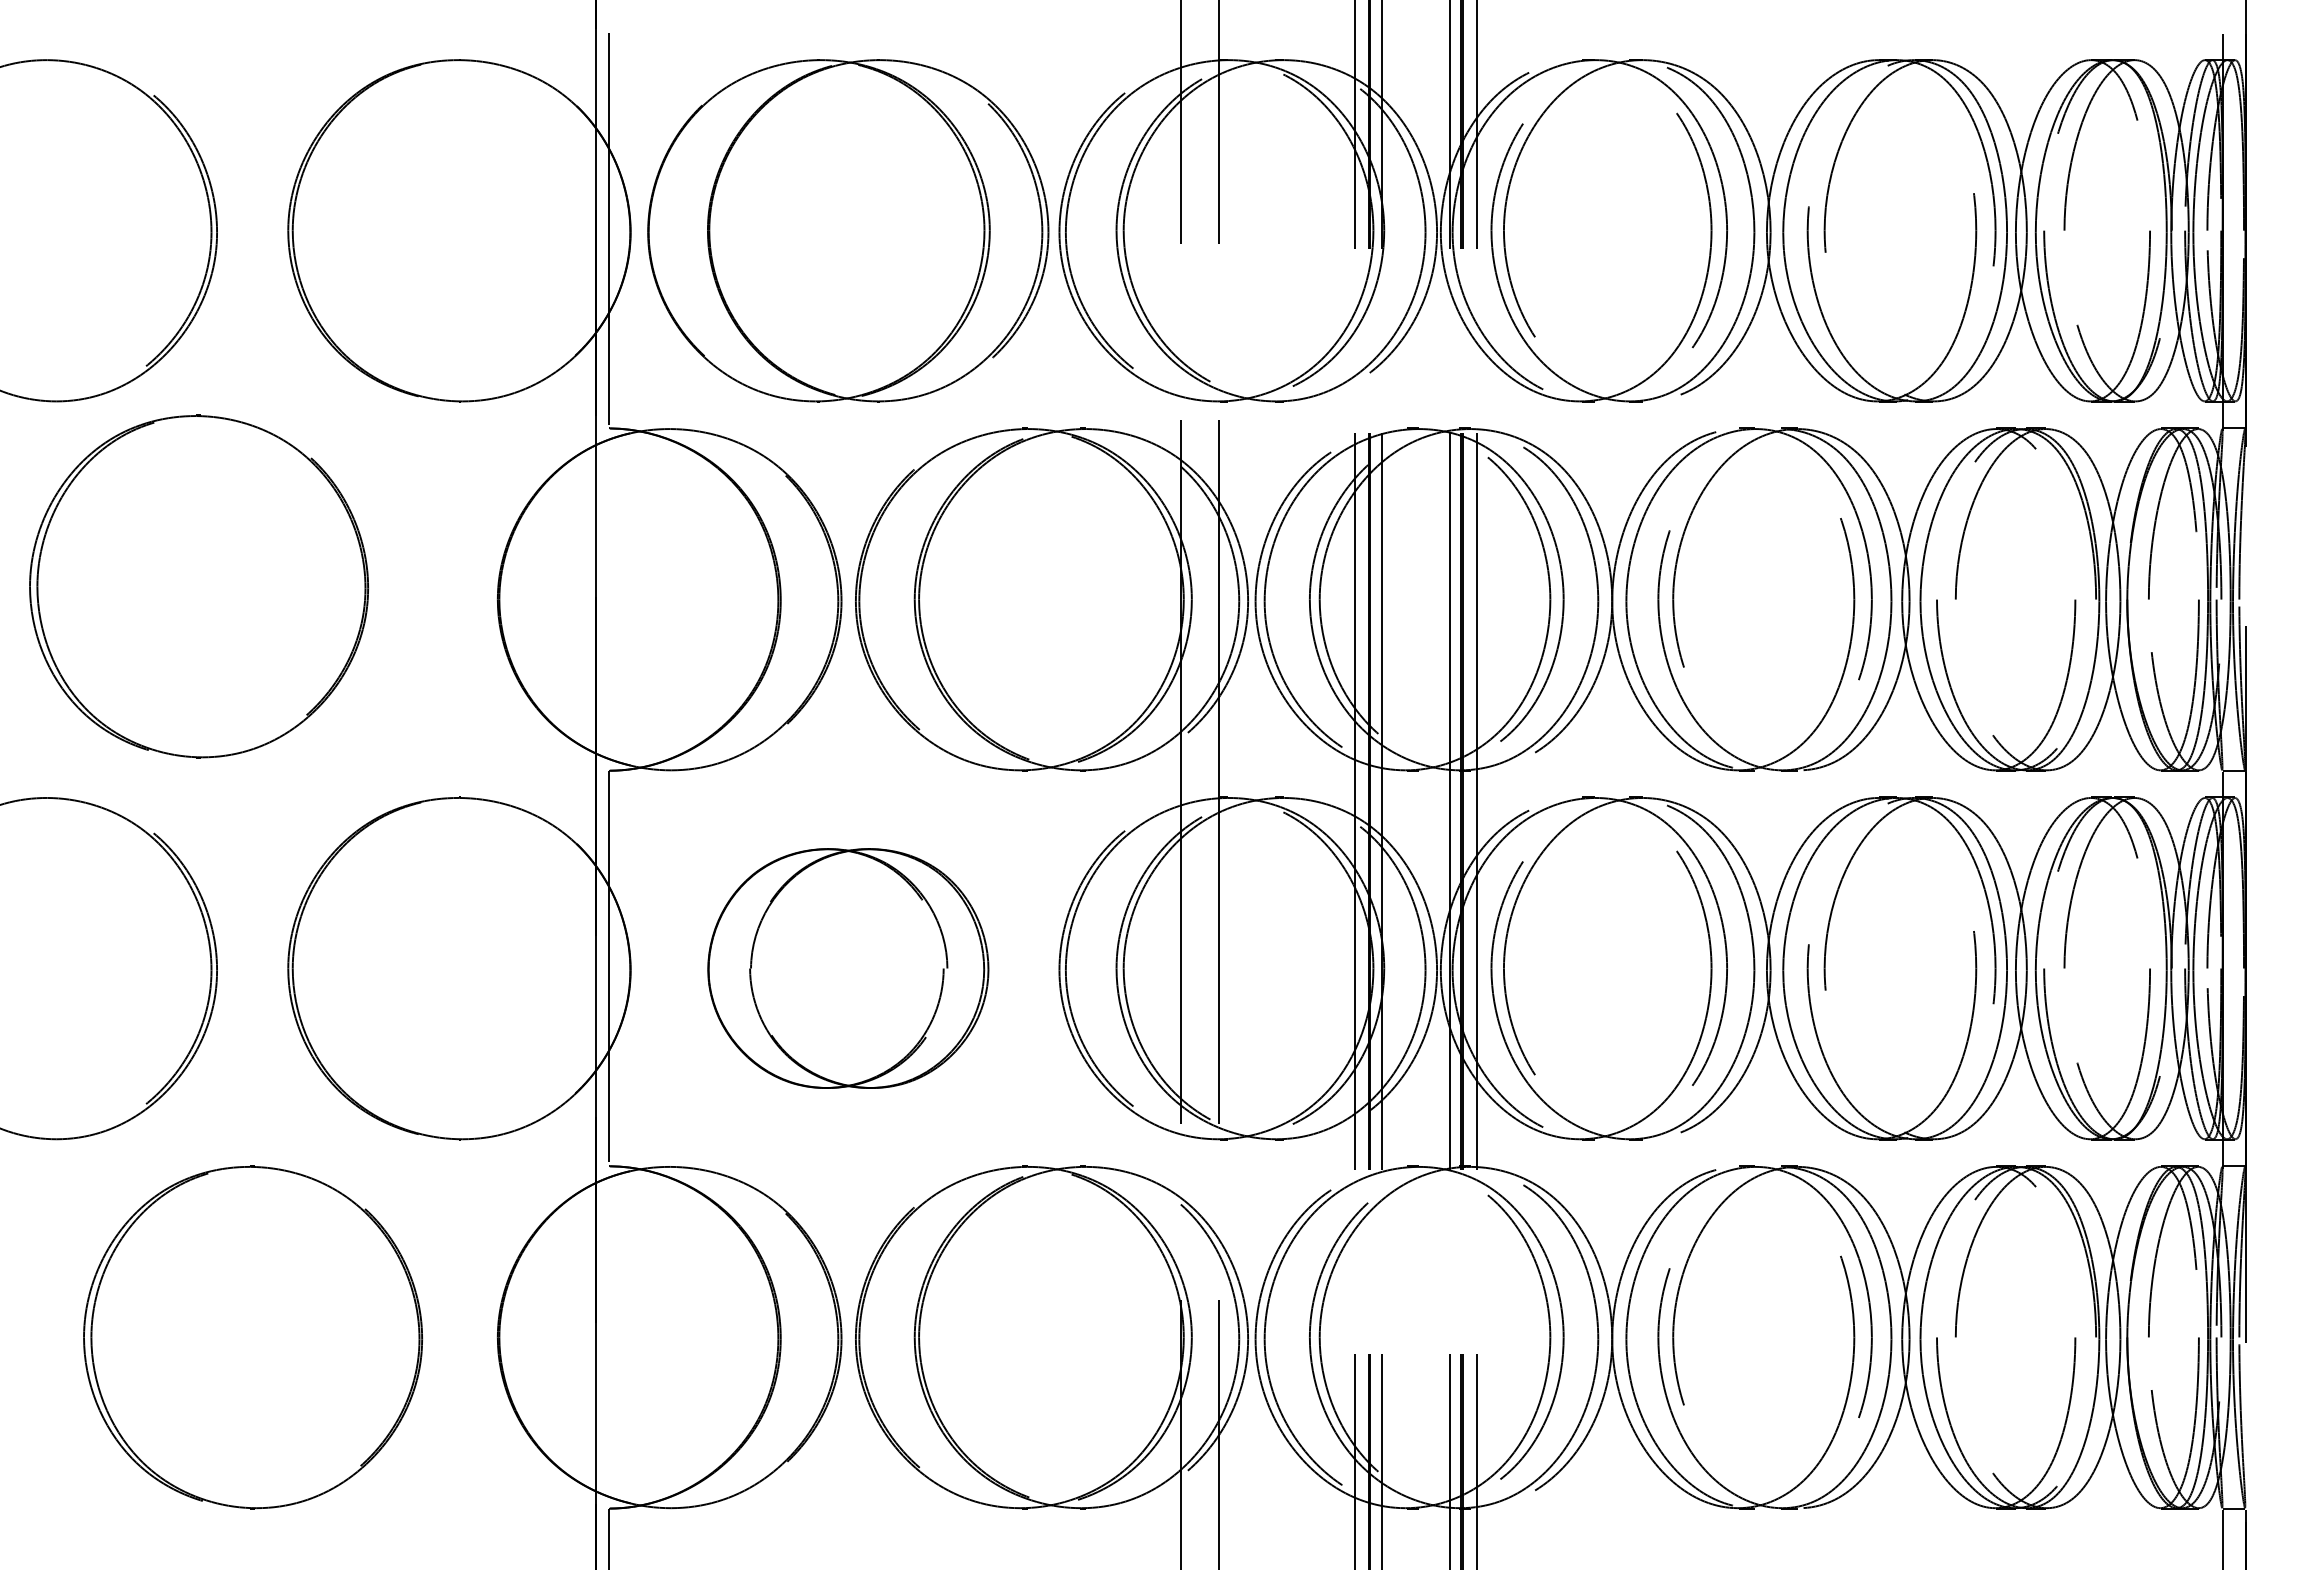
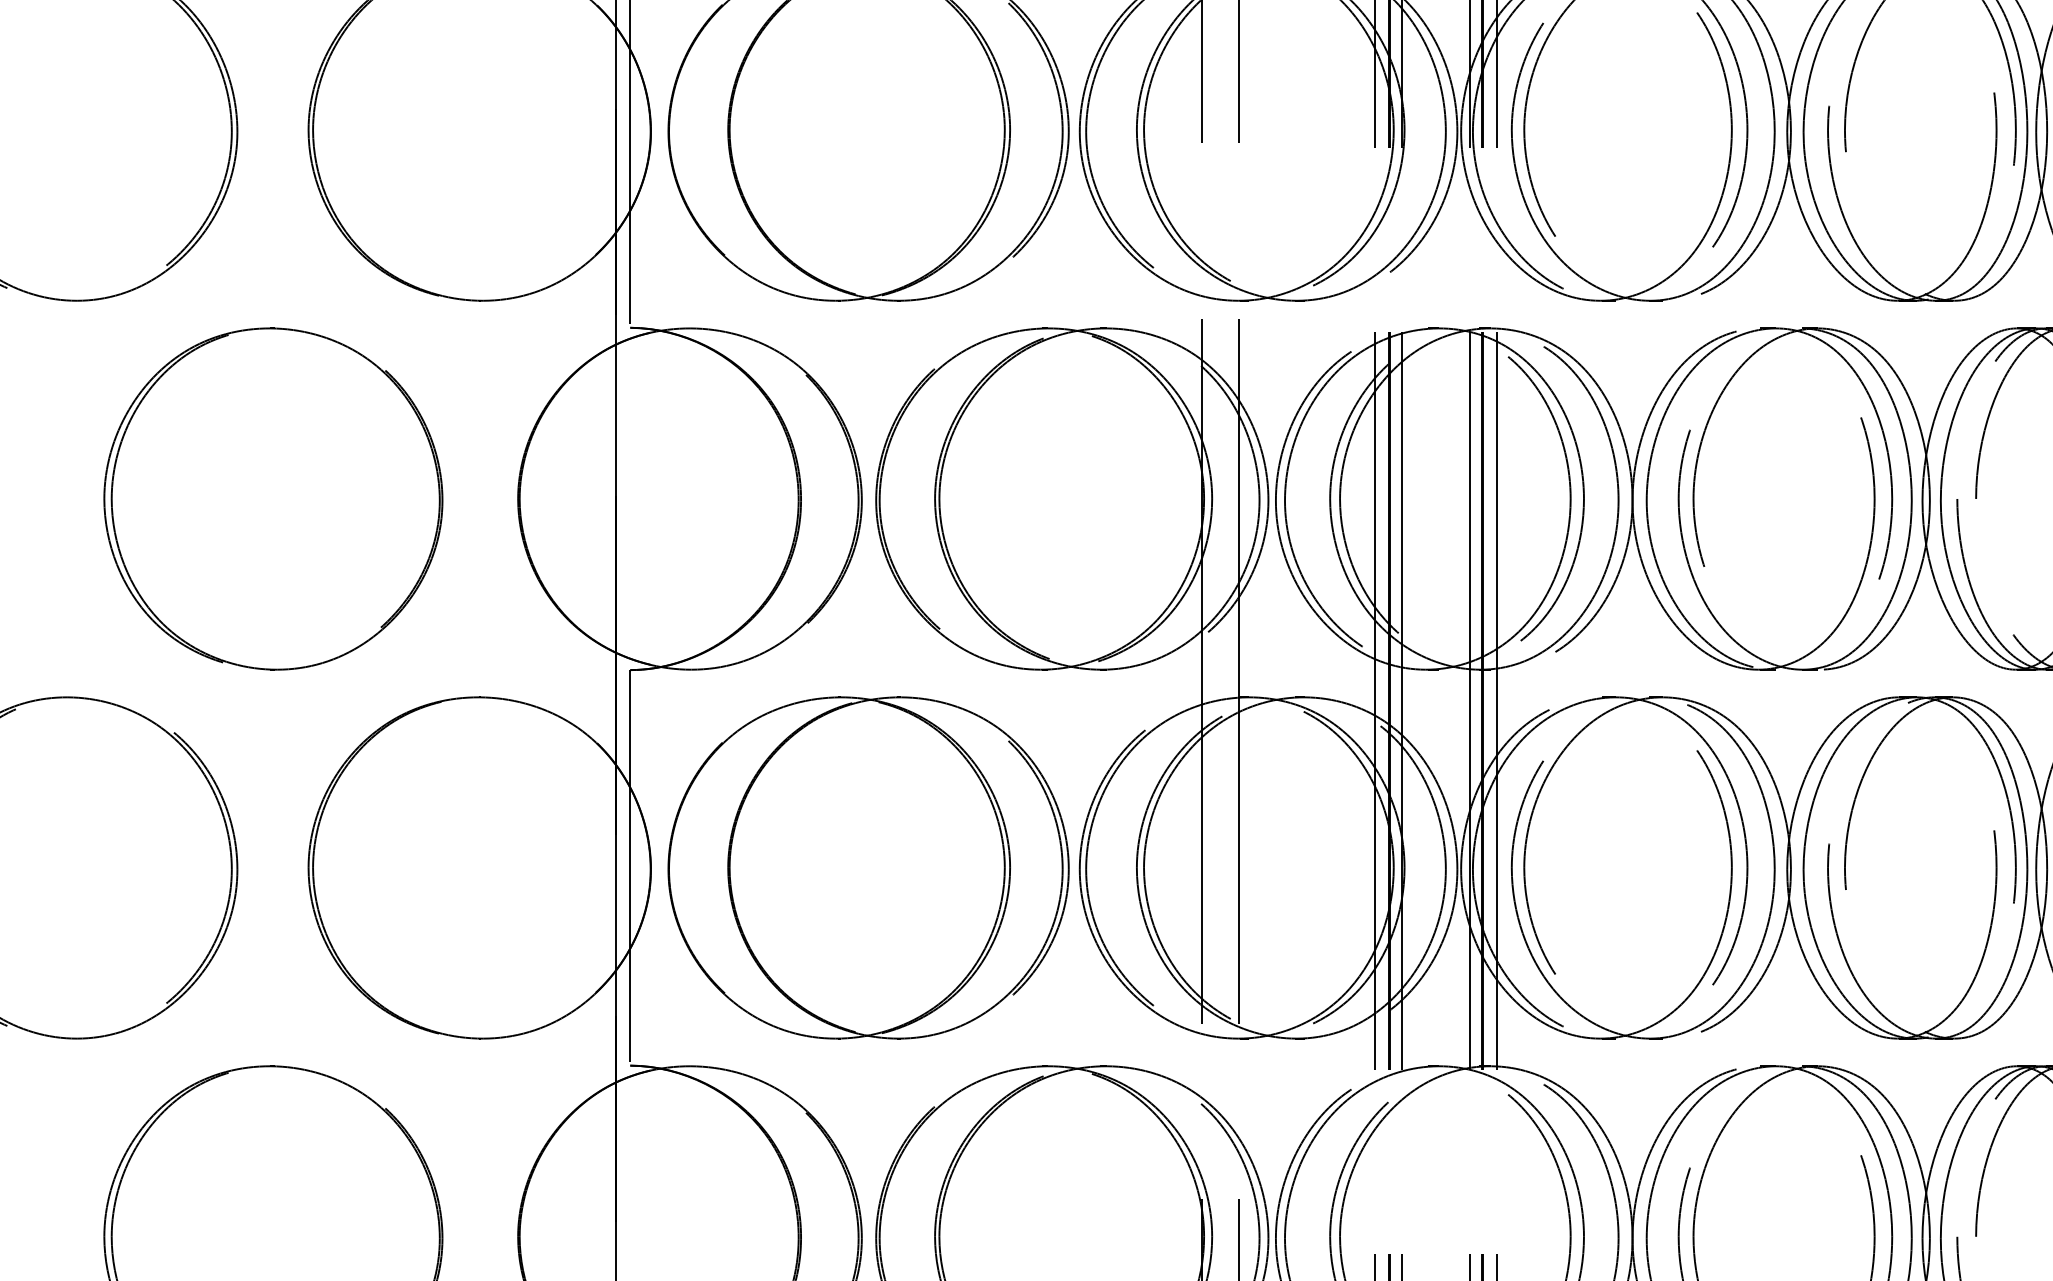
part: (199, 586) -> (273, 498), moved
part: (848, 968) -> (868, 867), size x1.43

